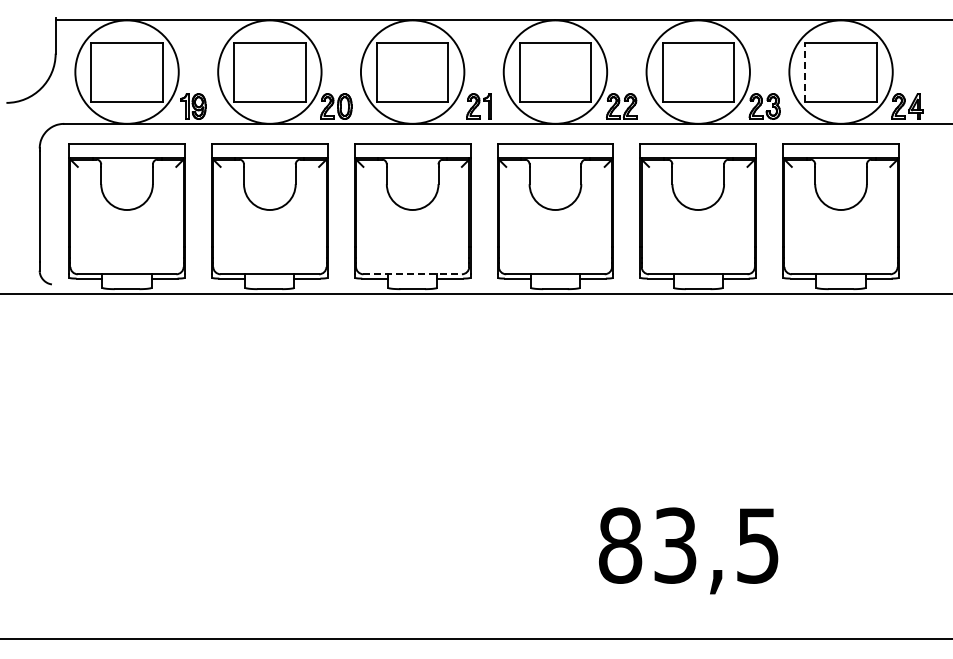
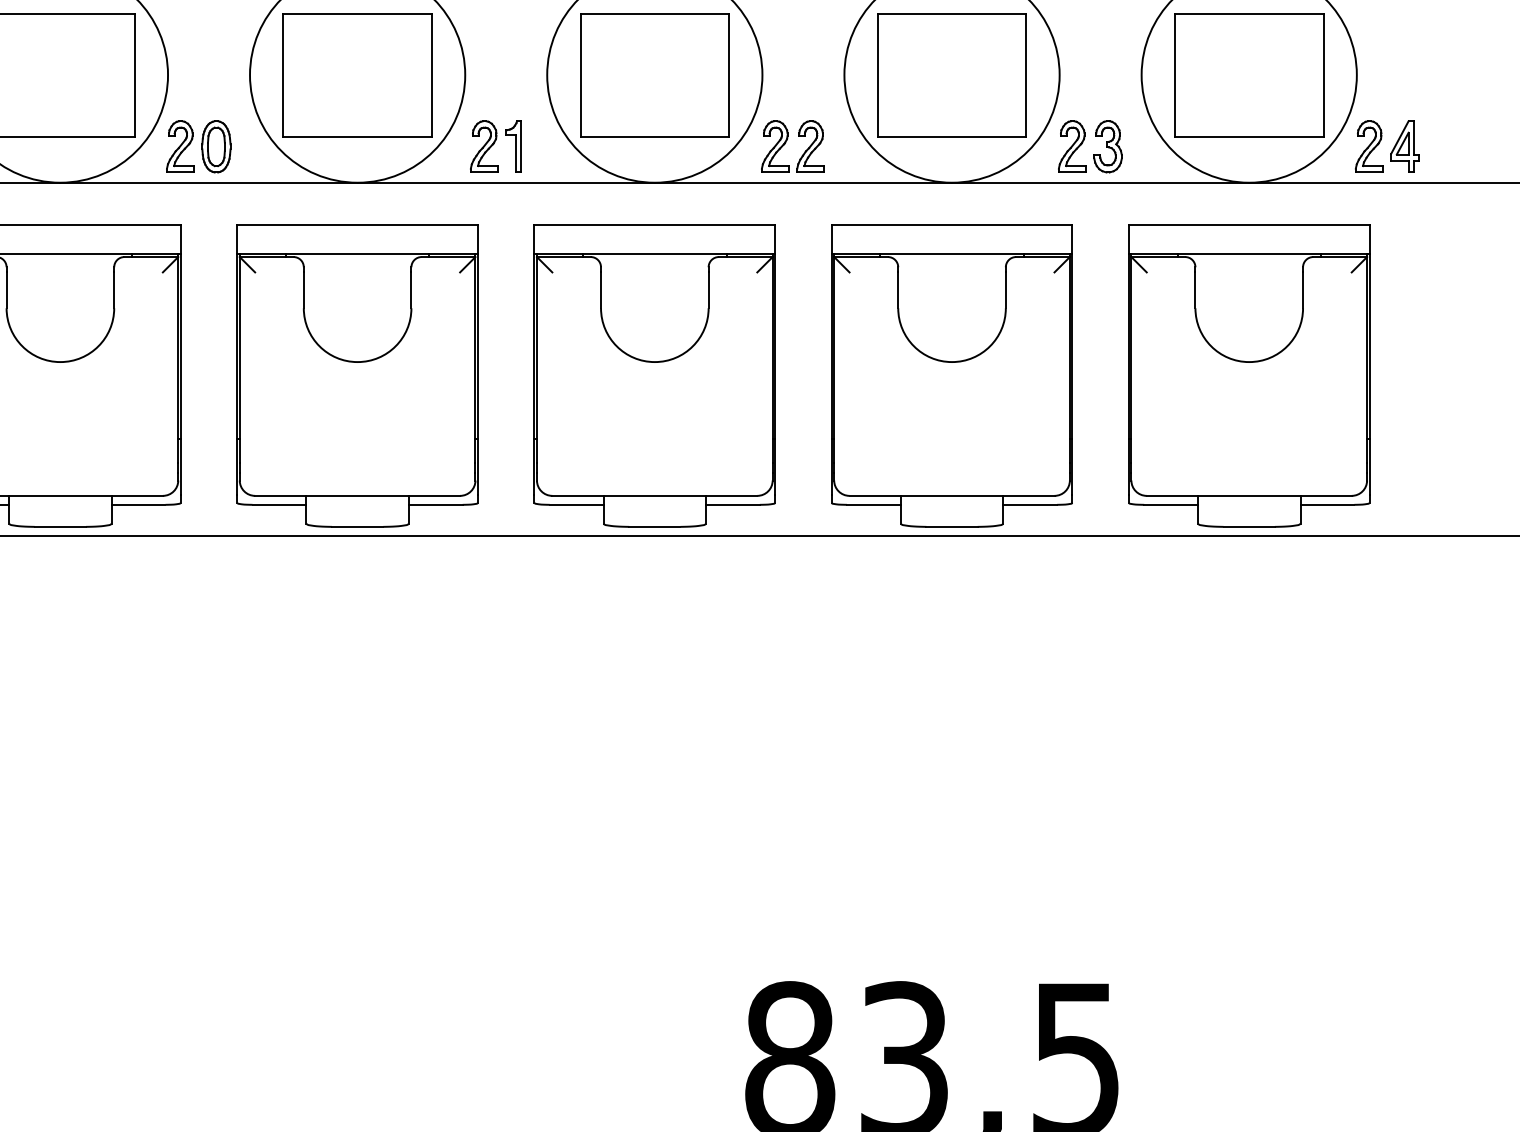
line: (805, 72) -> (1175, 75), dashed -> solid
line: (413, 274) -> (359, 496), dashed -> solid

